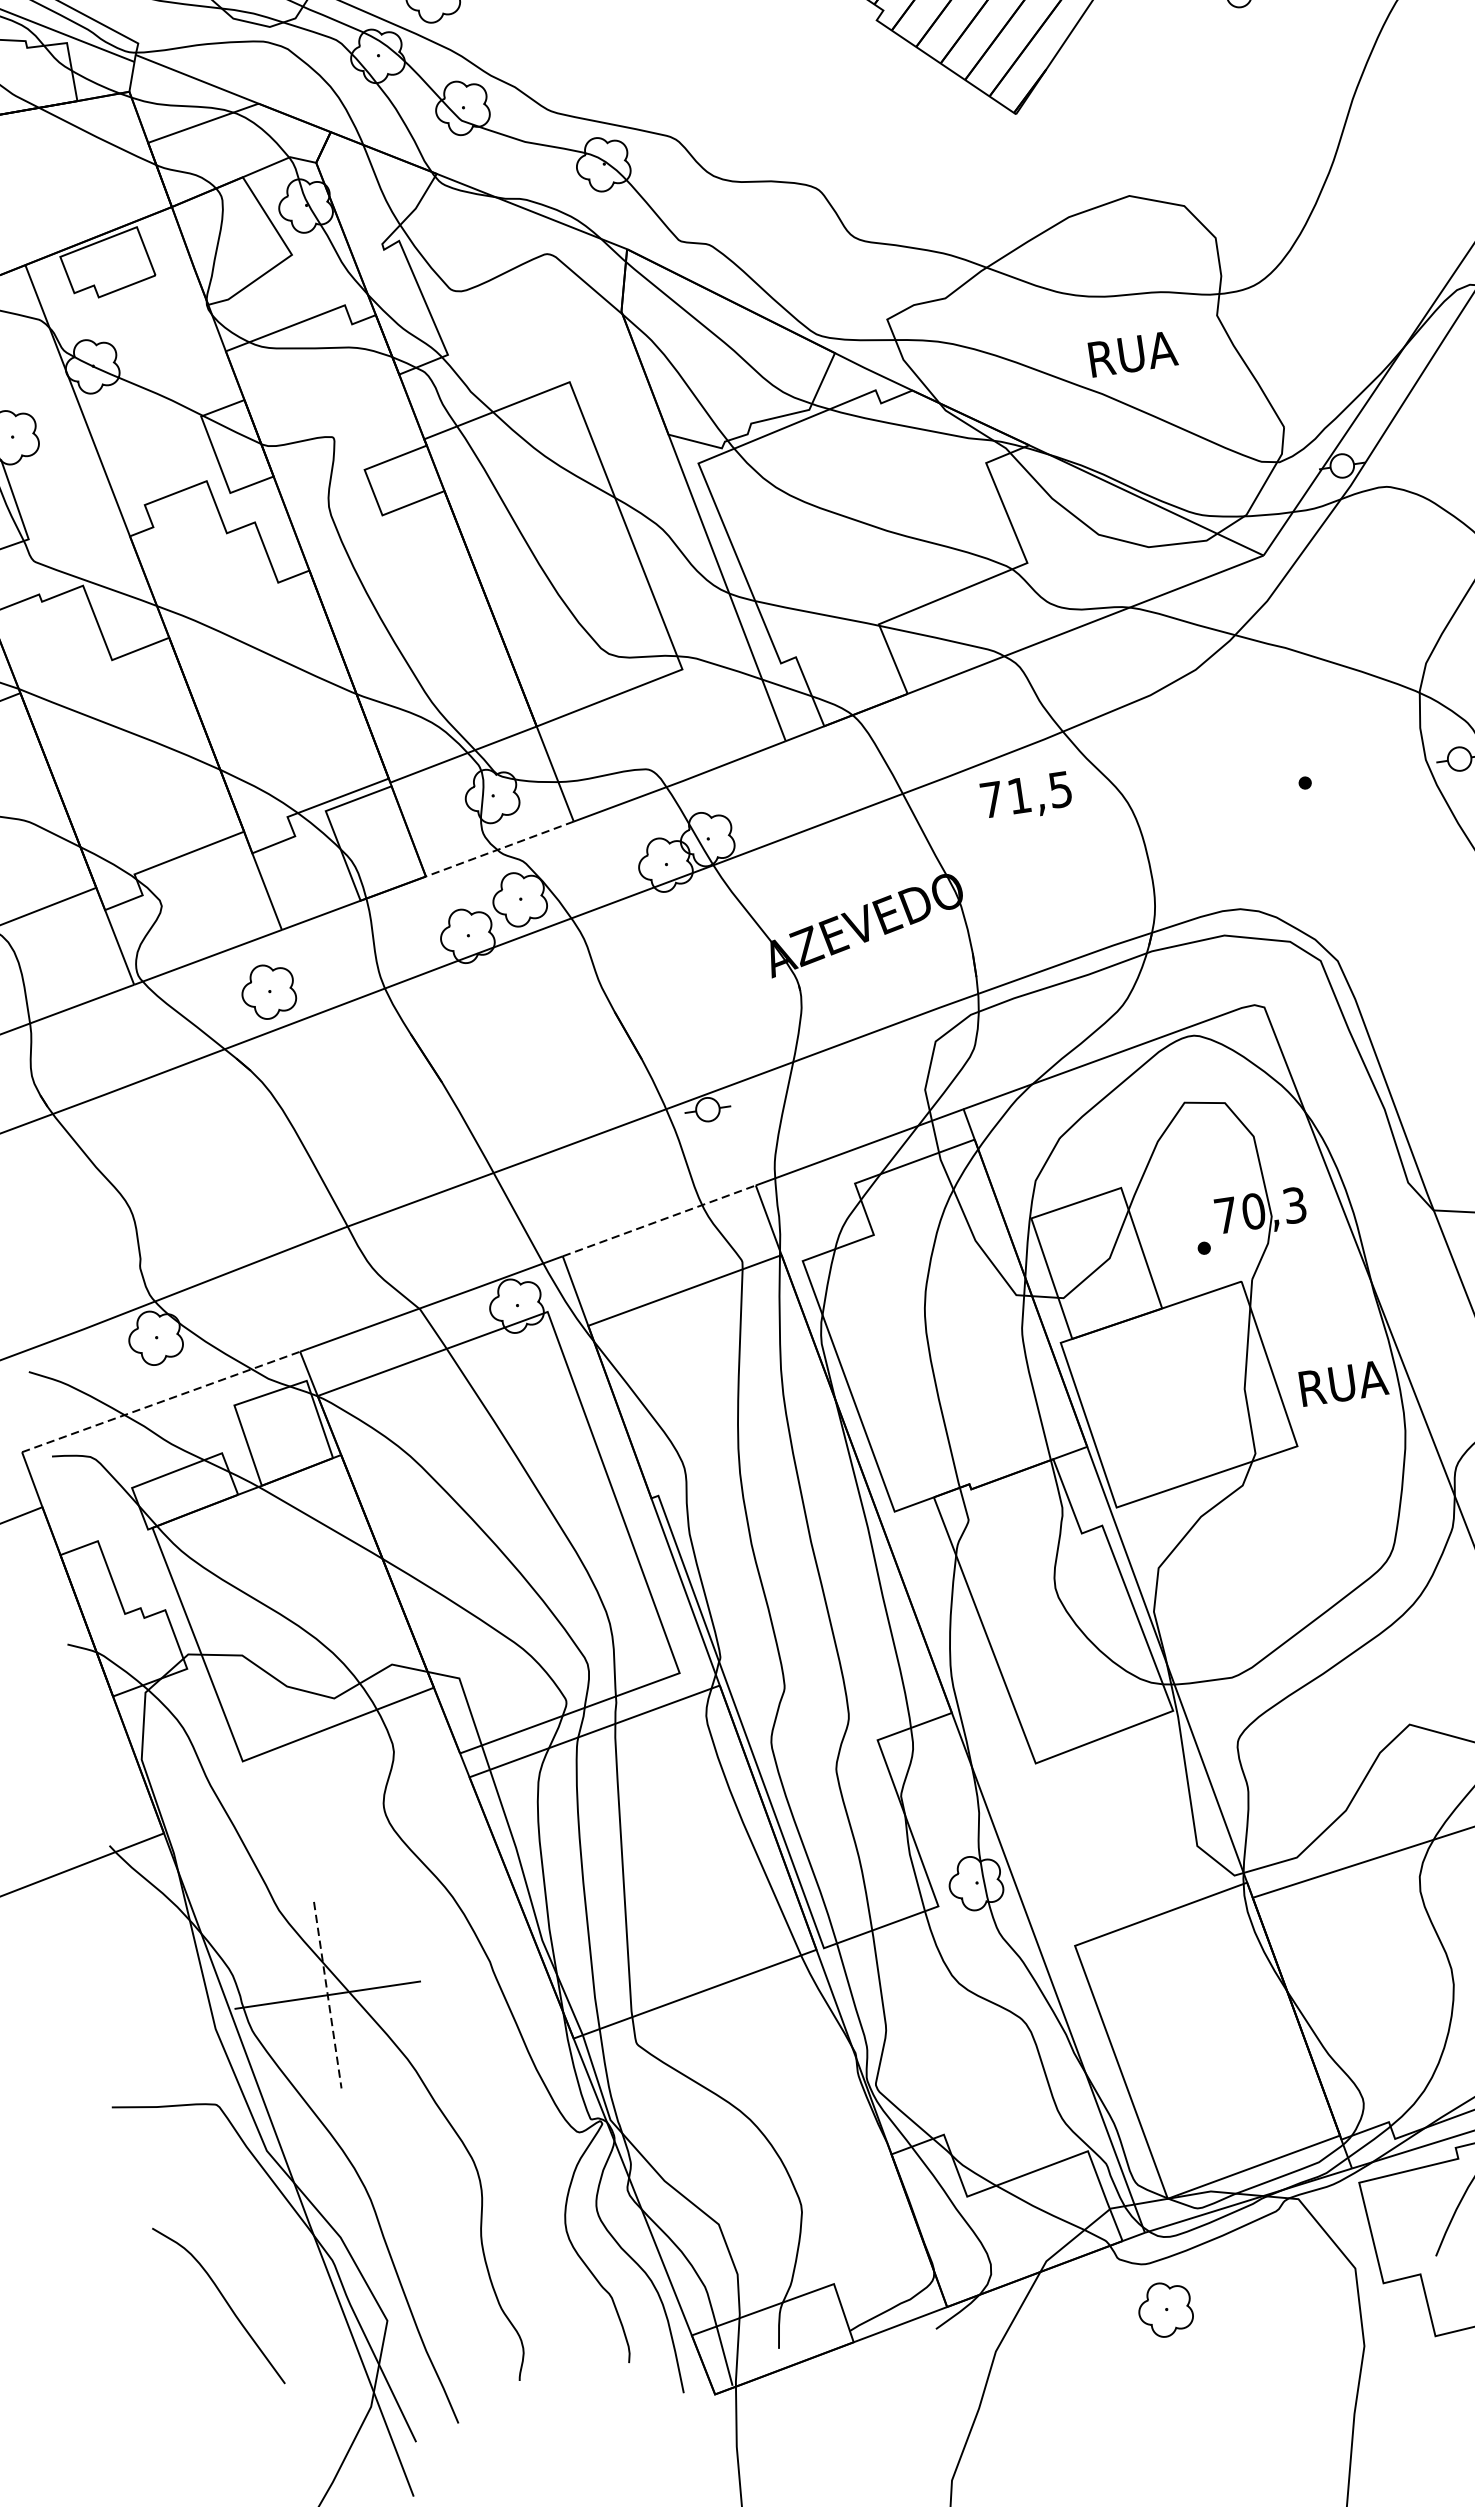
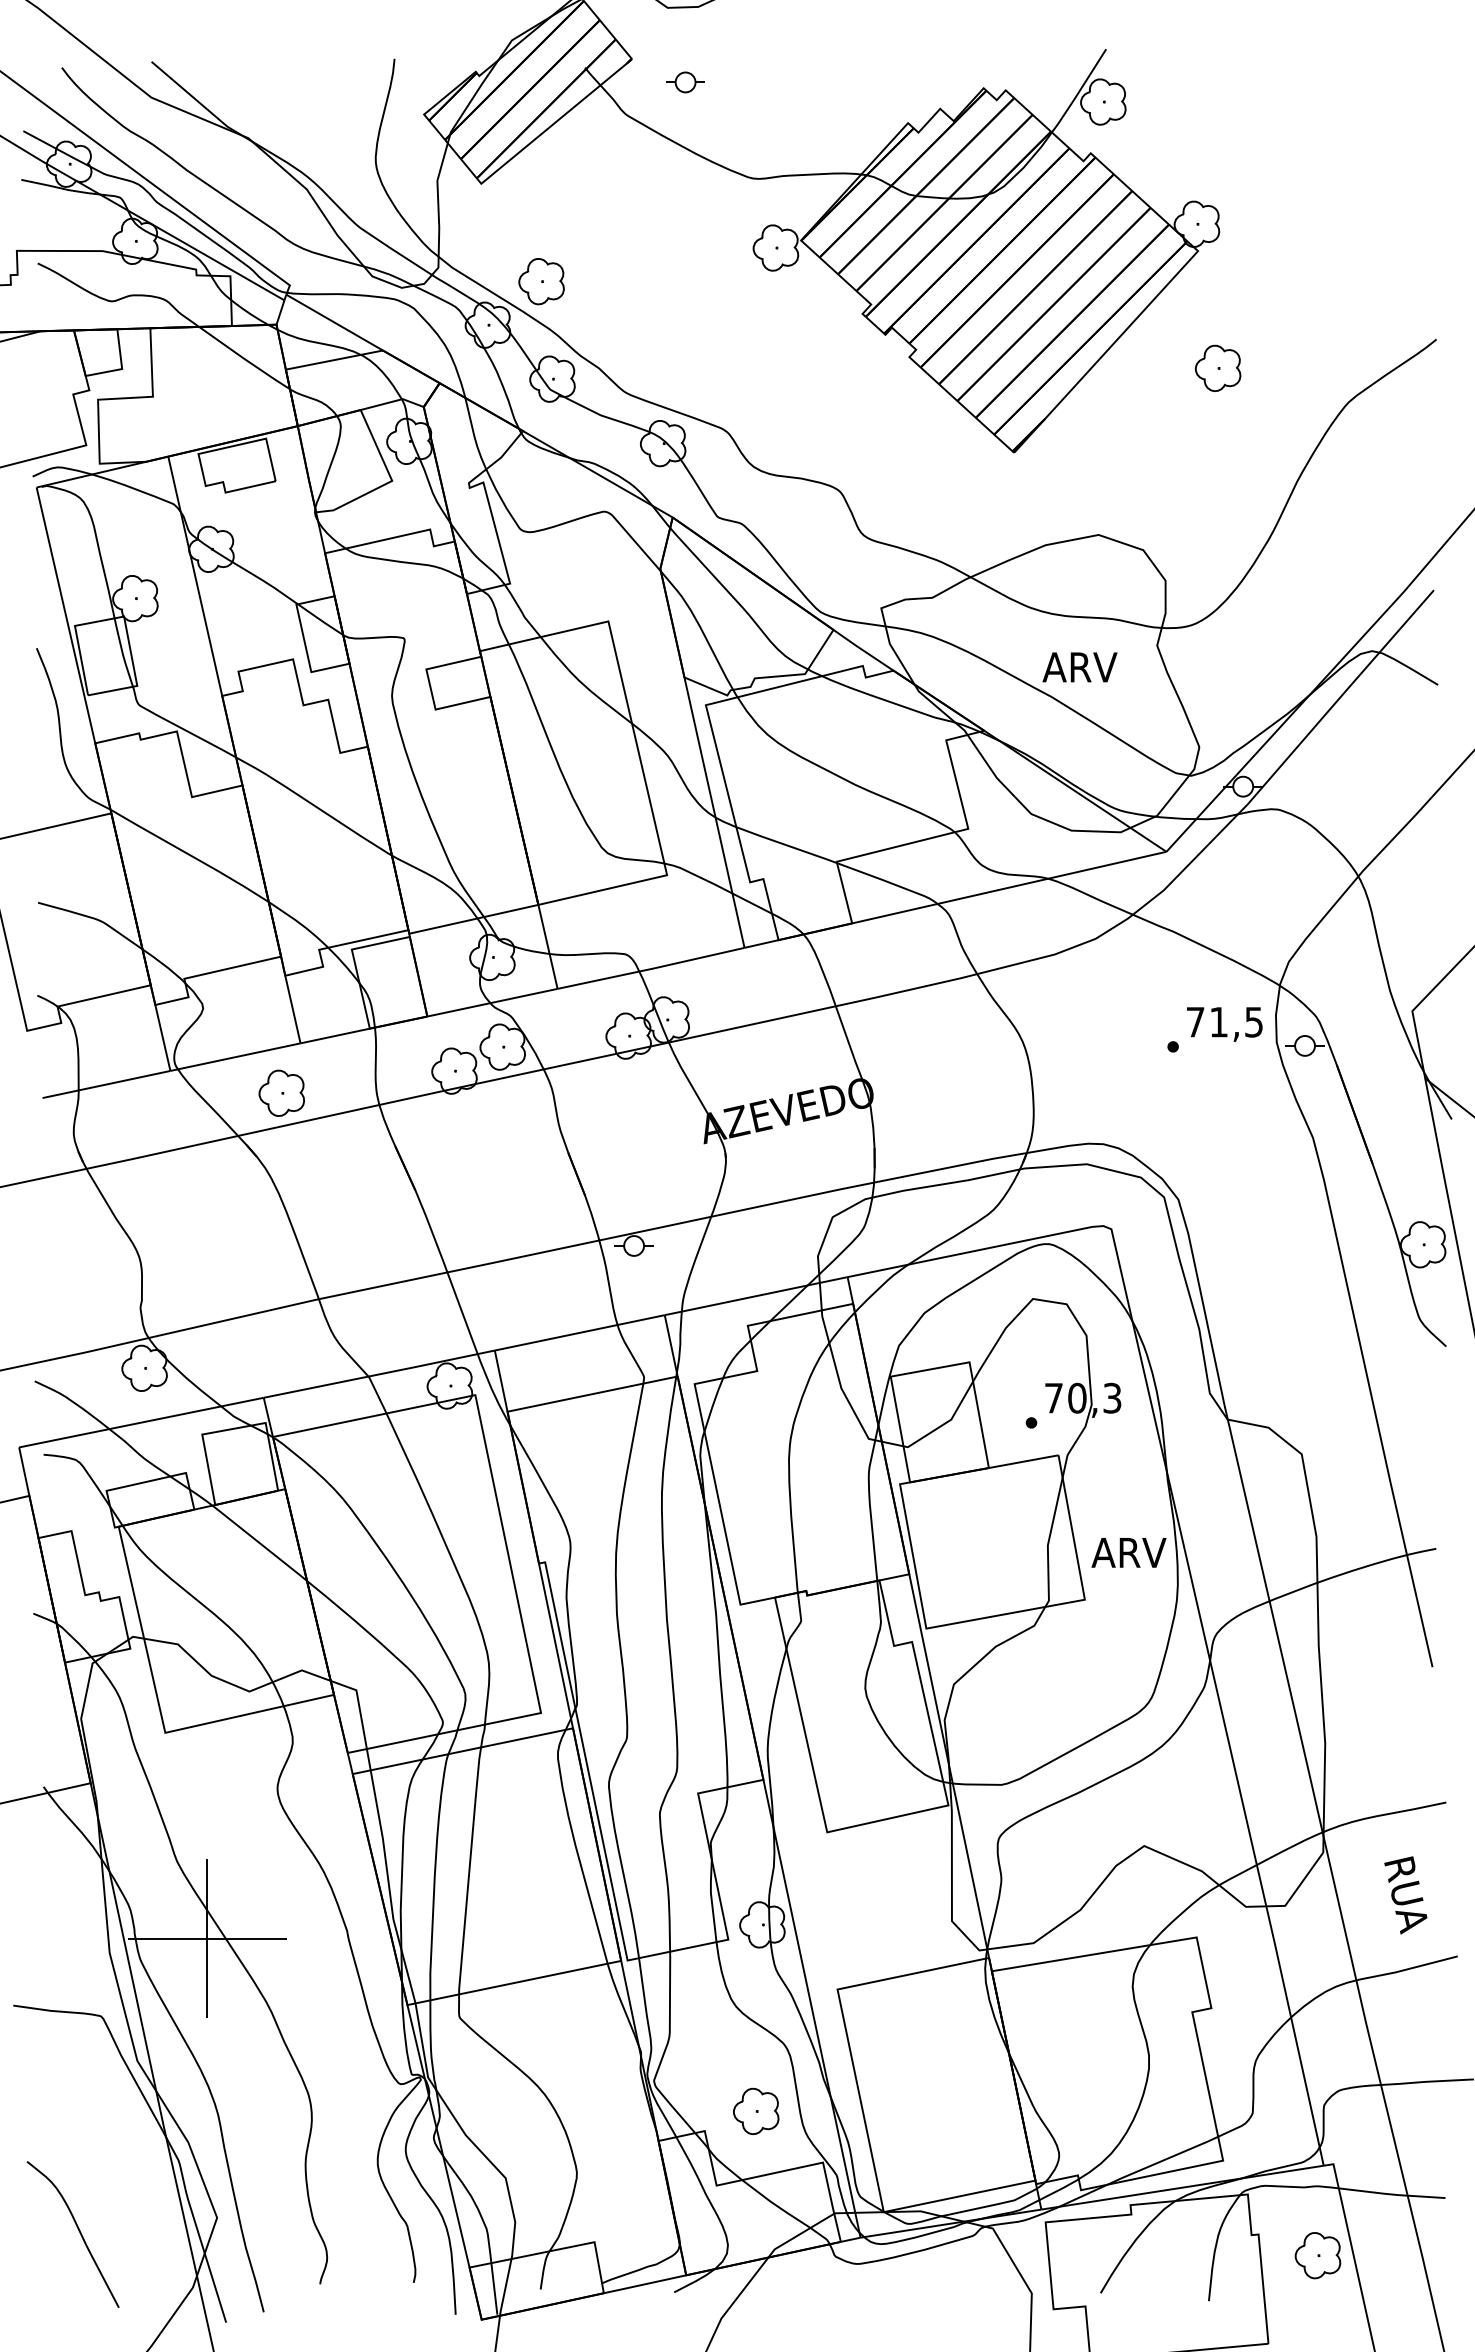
text: (1130, 354) -> (1080, 667), RUA -> ARV
text: (1026, 797) -> (1224, 1024), moved
line: (499, 848) -> (492, 1002), dashed -> solid
line: (658, 1220) -> (579, 1332), dashed -> solid
text: (1341, 1384) -> (1129, 1553), RUA -> ARV
line: (159, 1401) -> (140, 1422), dashed -> solid
line: (327, 1995) -> (207, 1938), dashed -> solid
curve: (224, 2301) -> (78, 2231), moved
part: (1165, 2309) -> (756, 2111), moved

